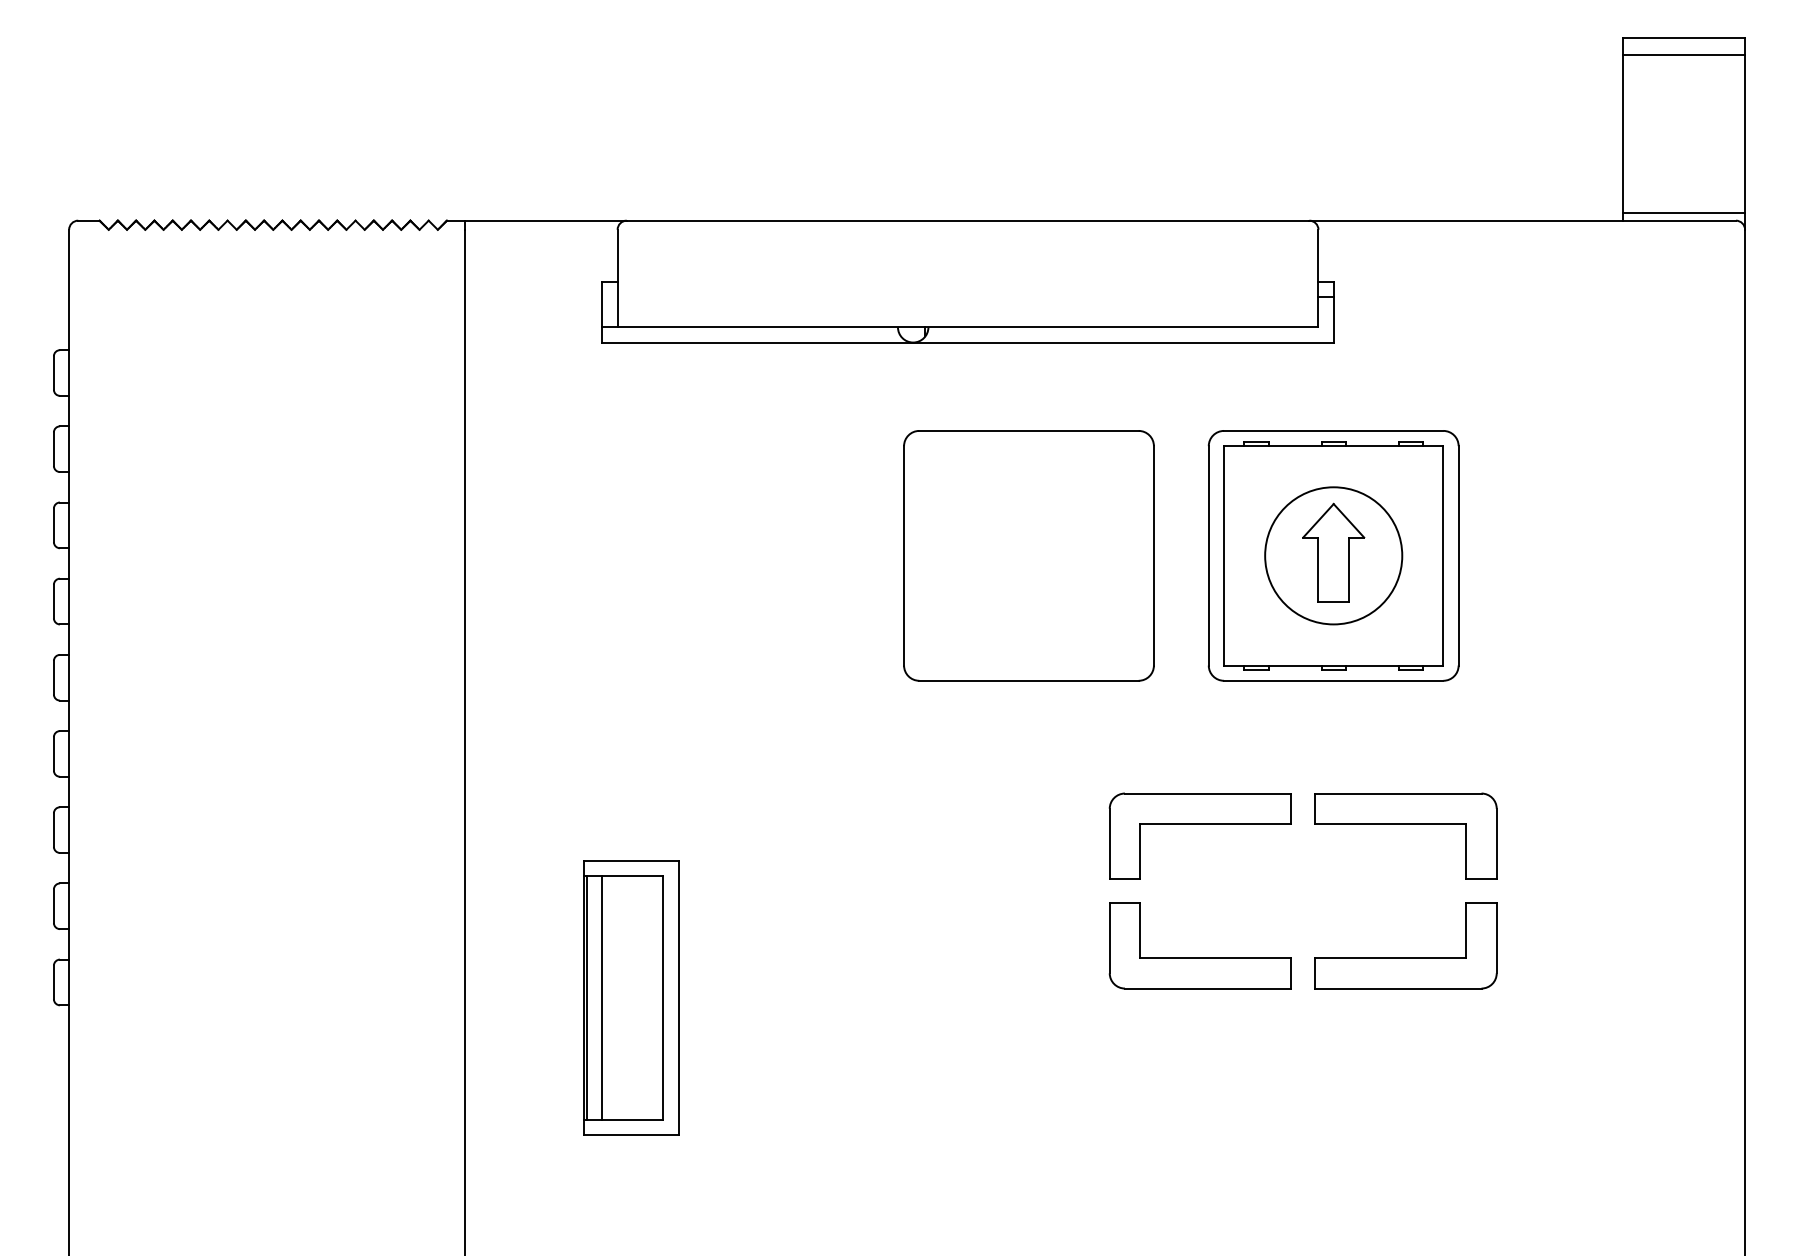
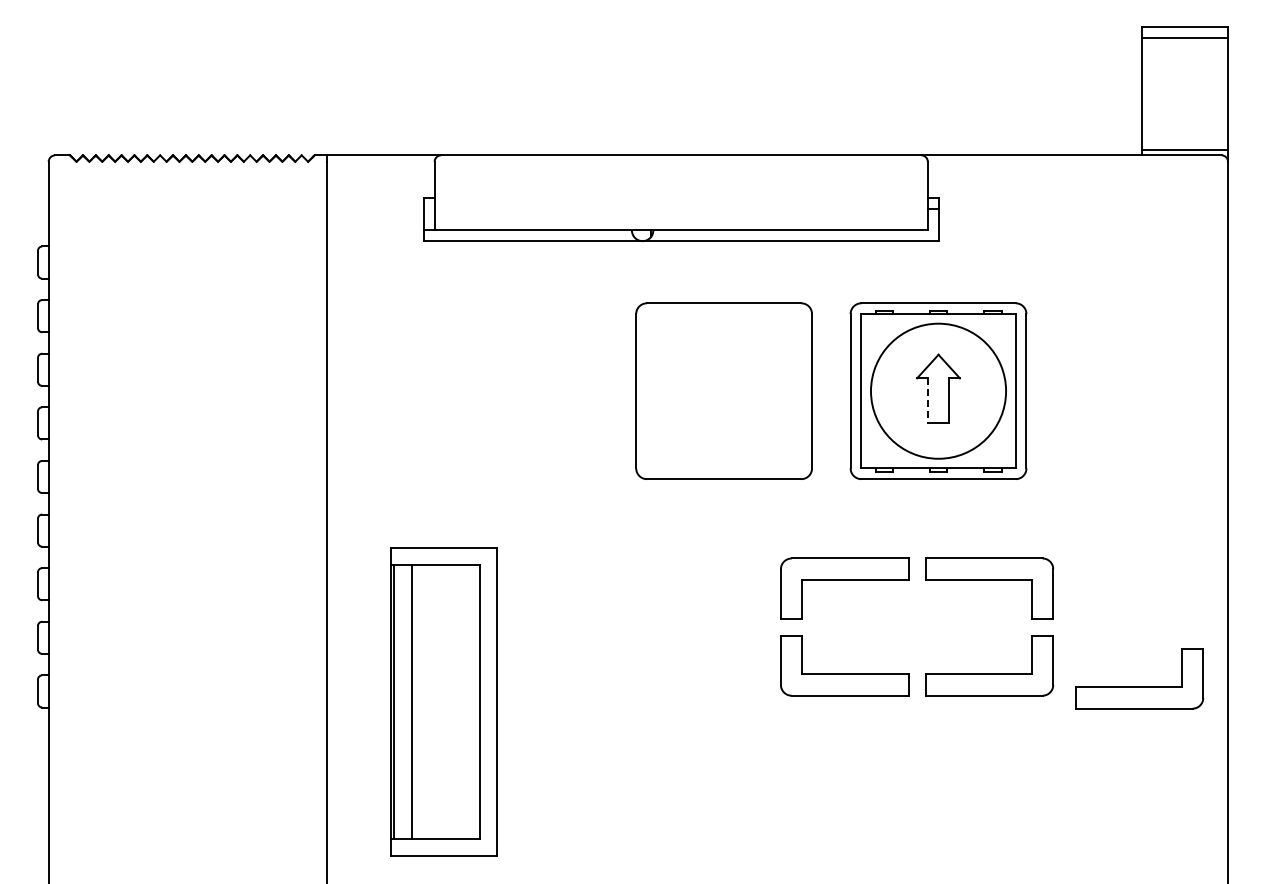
circle: (1333, 554) -> (938, 390), size x1.4
line: (1318, 569) -> (927, 400), solid -> dashed
part: (1619, 975) -> (1139, 686), added
part: (631, 998) -> (444, 702), size x1.6

